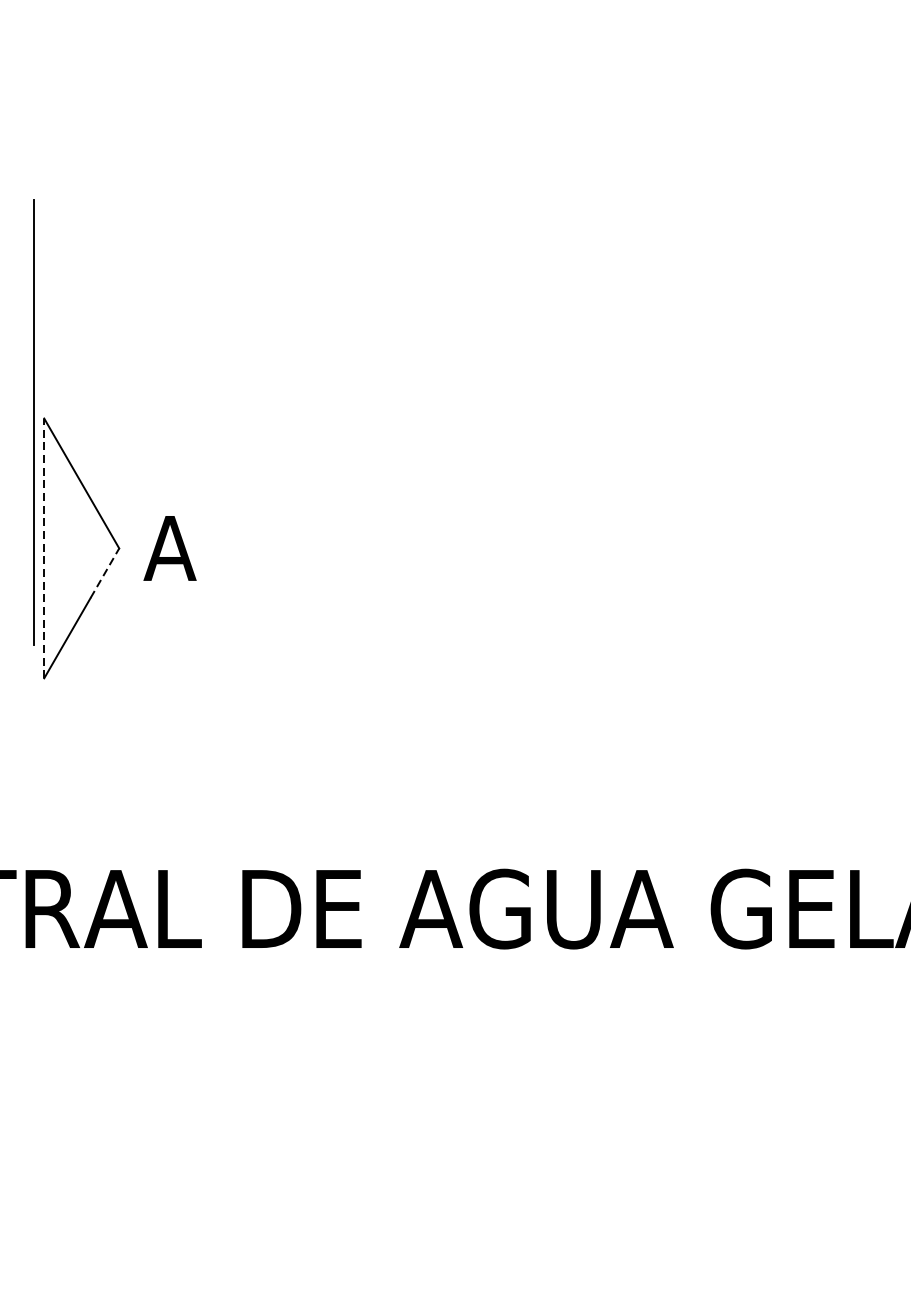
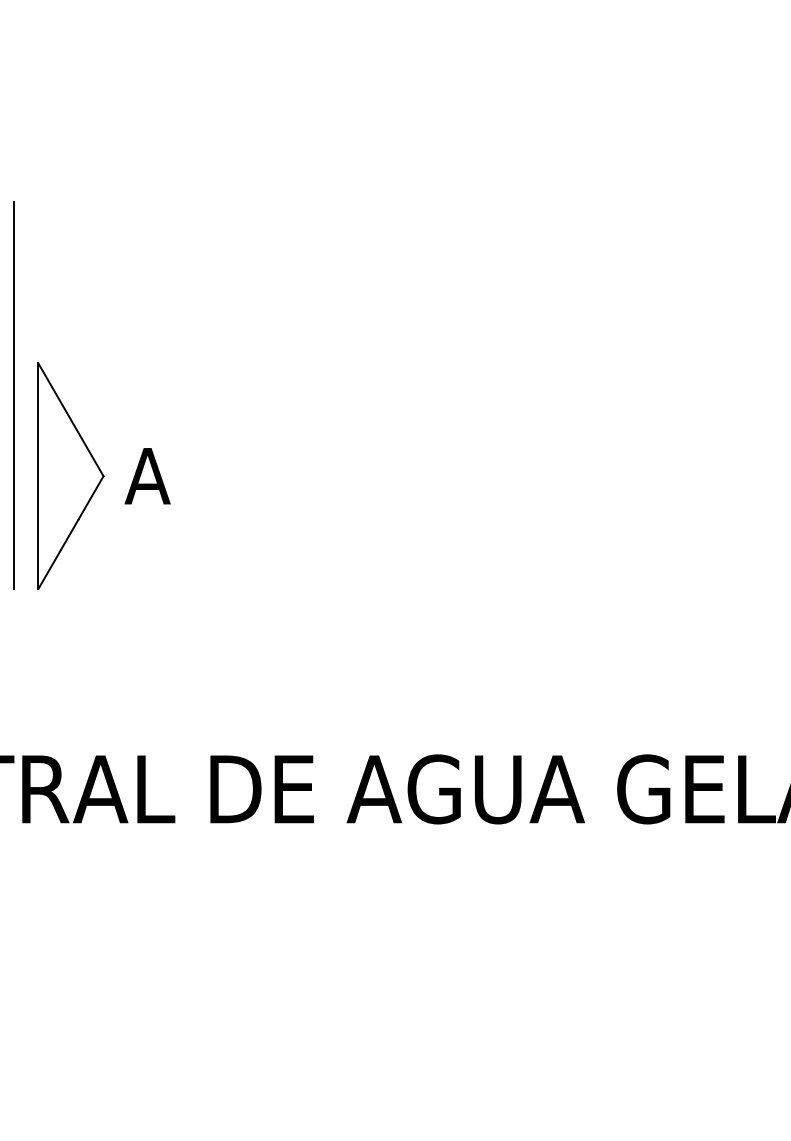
line: (32, 422) -> (13, 395), moved
line: (44, 548) -> (38, 476), dashed -> solid
line: (105, 572) -> (91, 497), dashed -> solid

